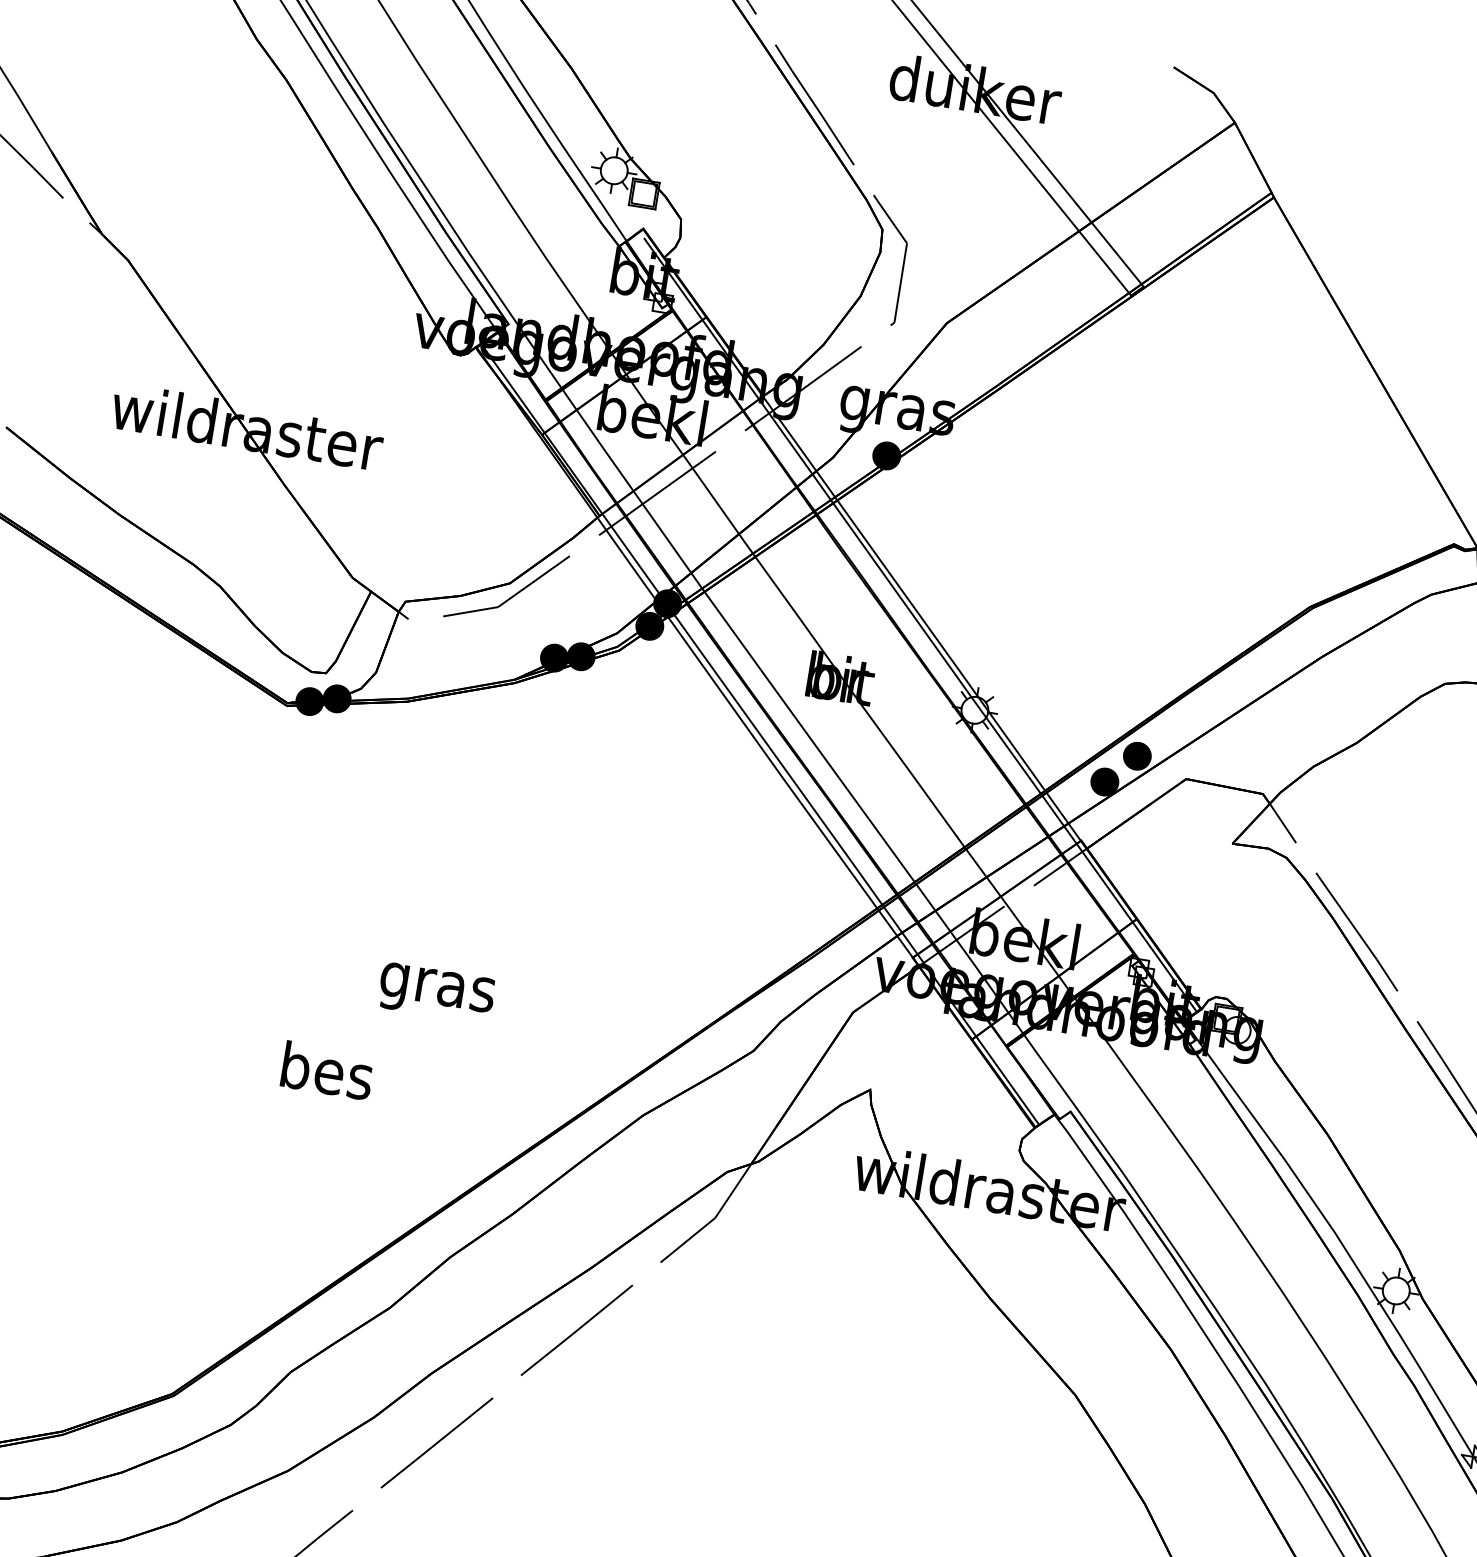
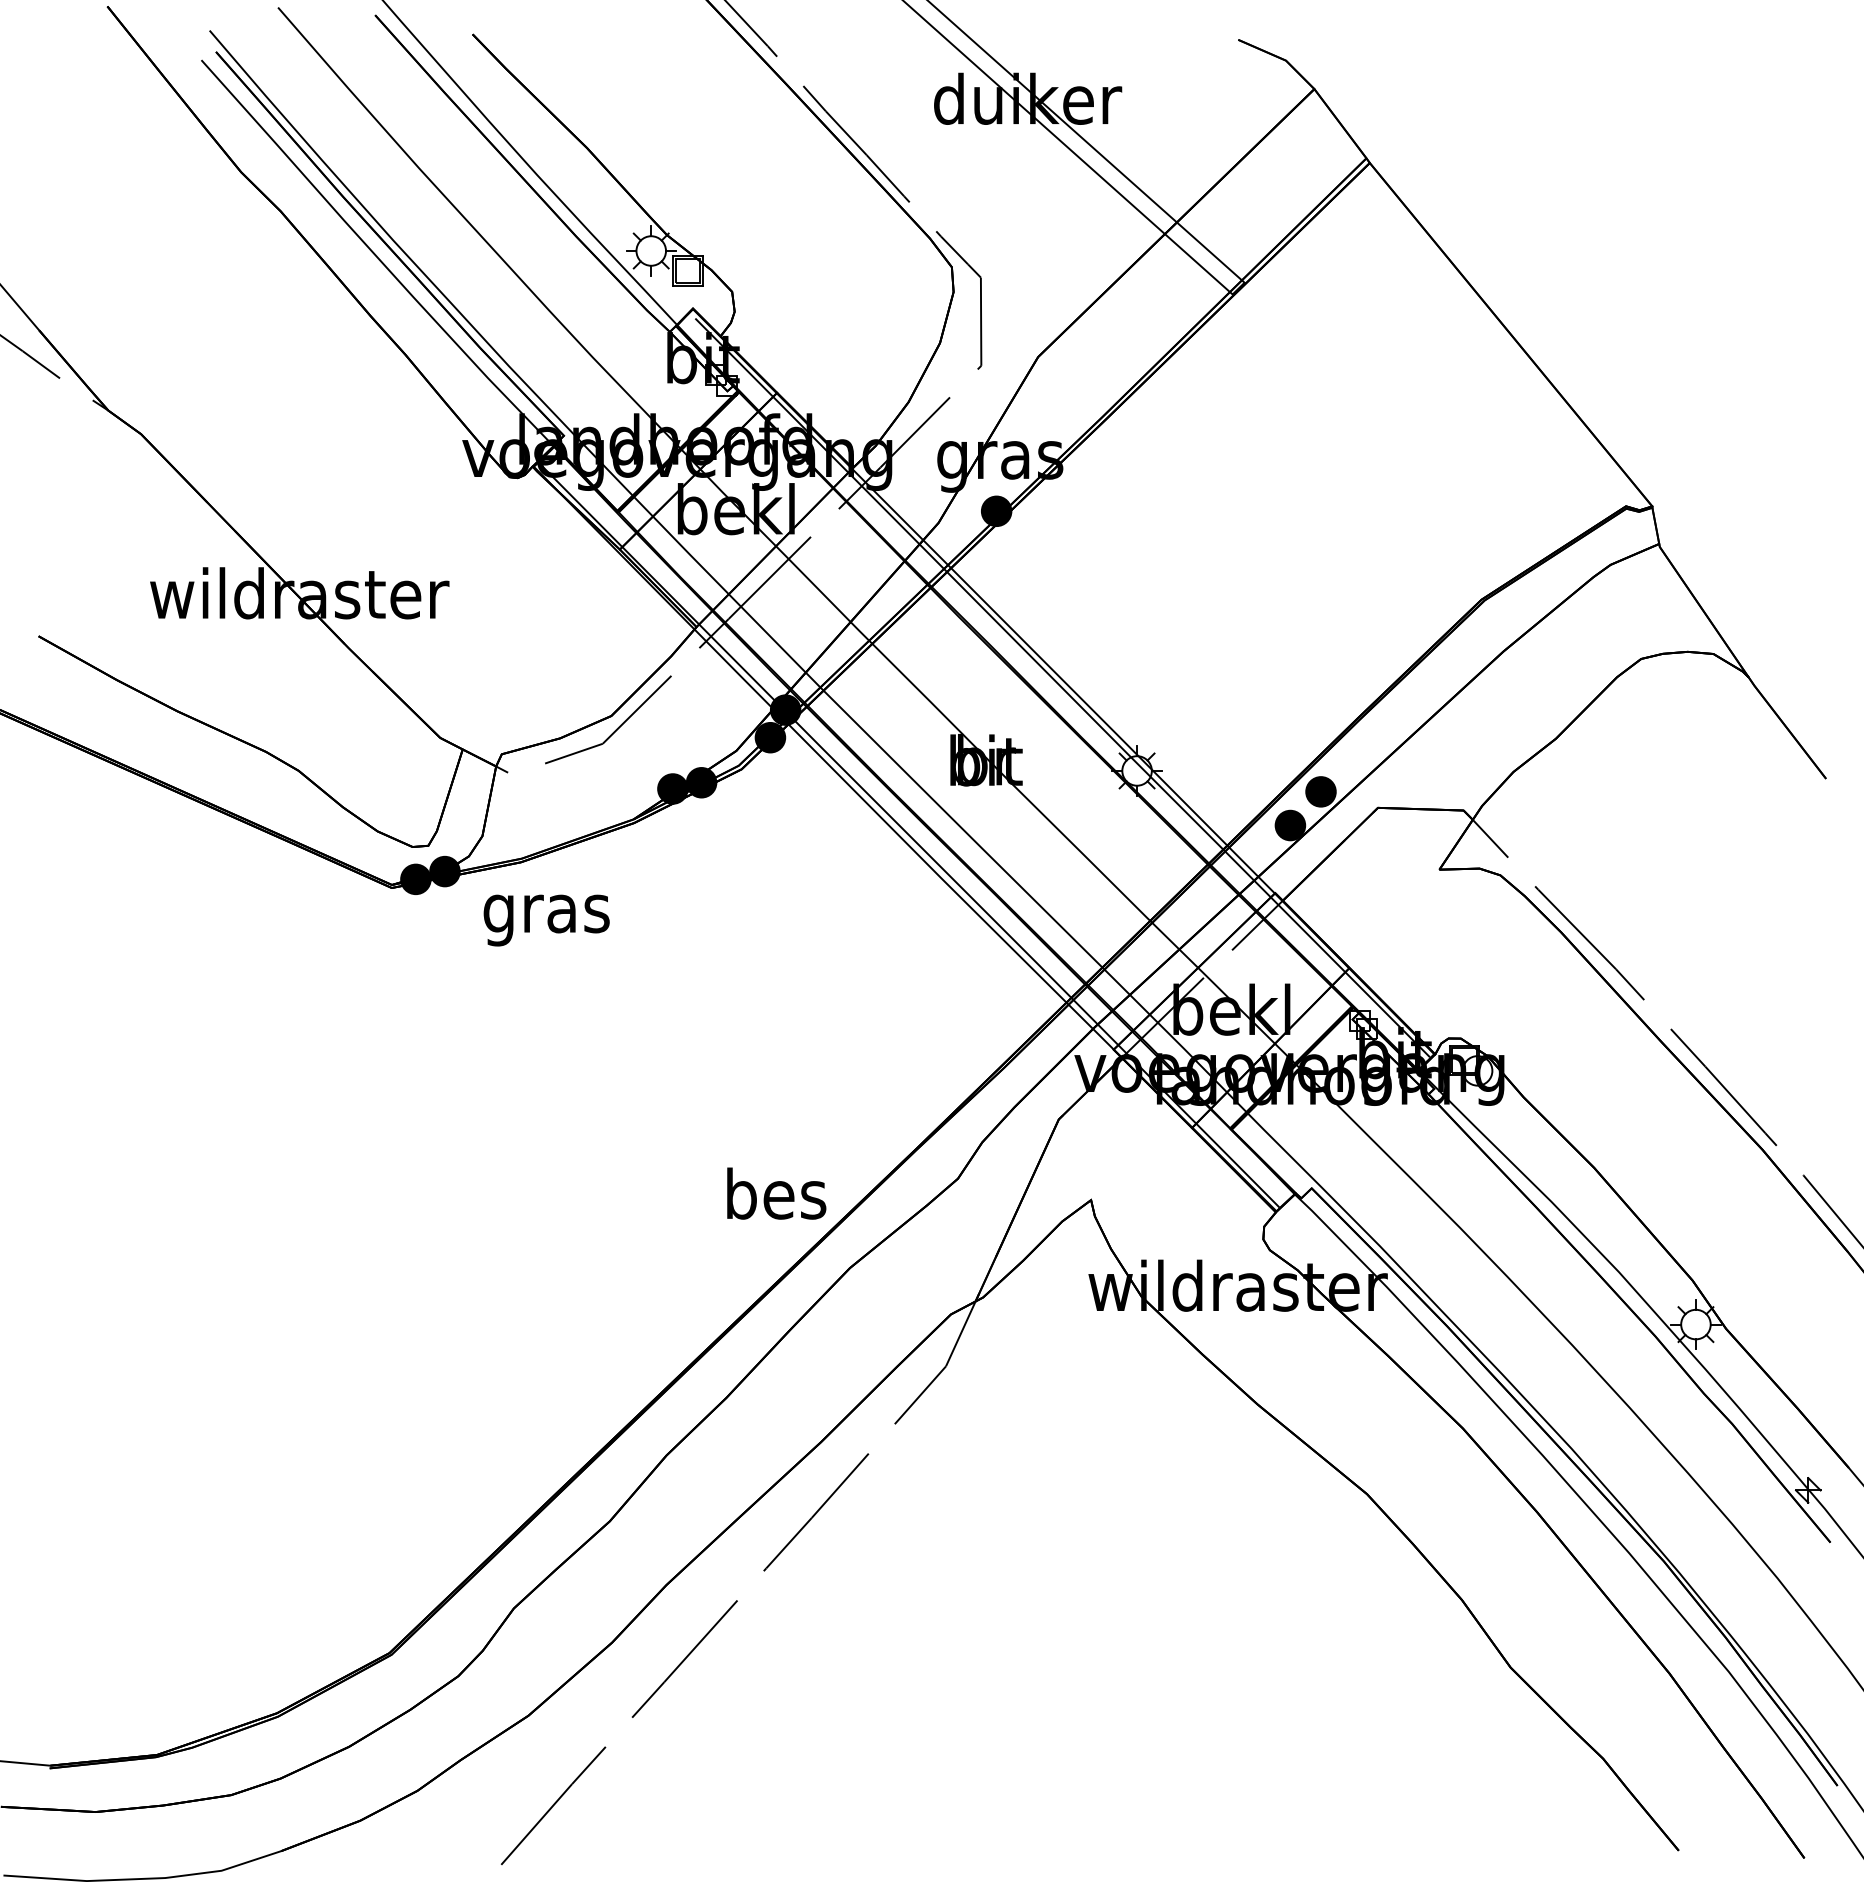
text: (436, 993) -> (546, 920), moved
text: (327, 1070) -> (776, 1193), moved

